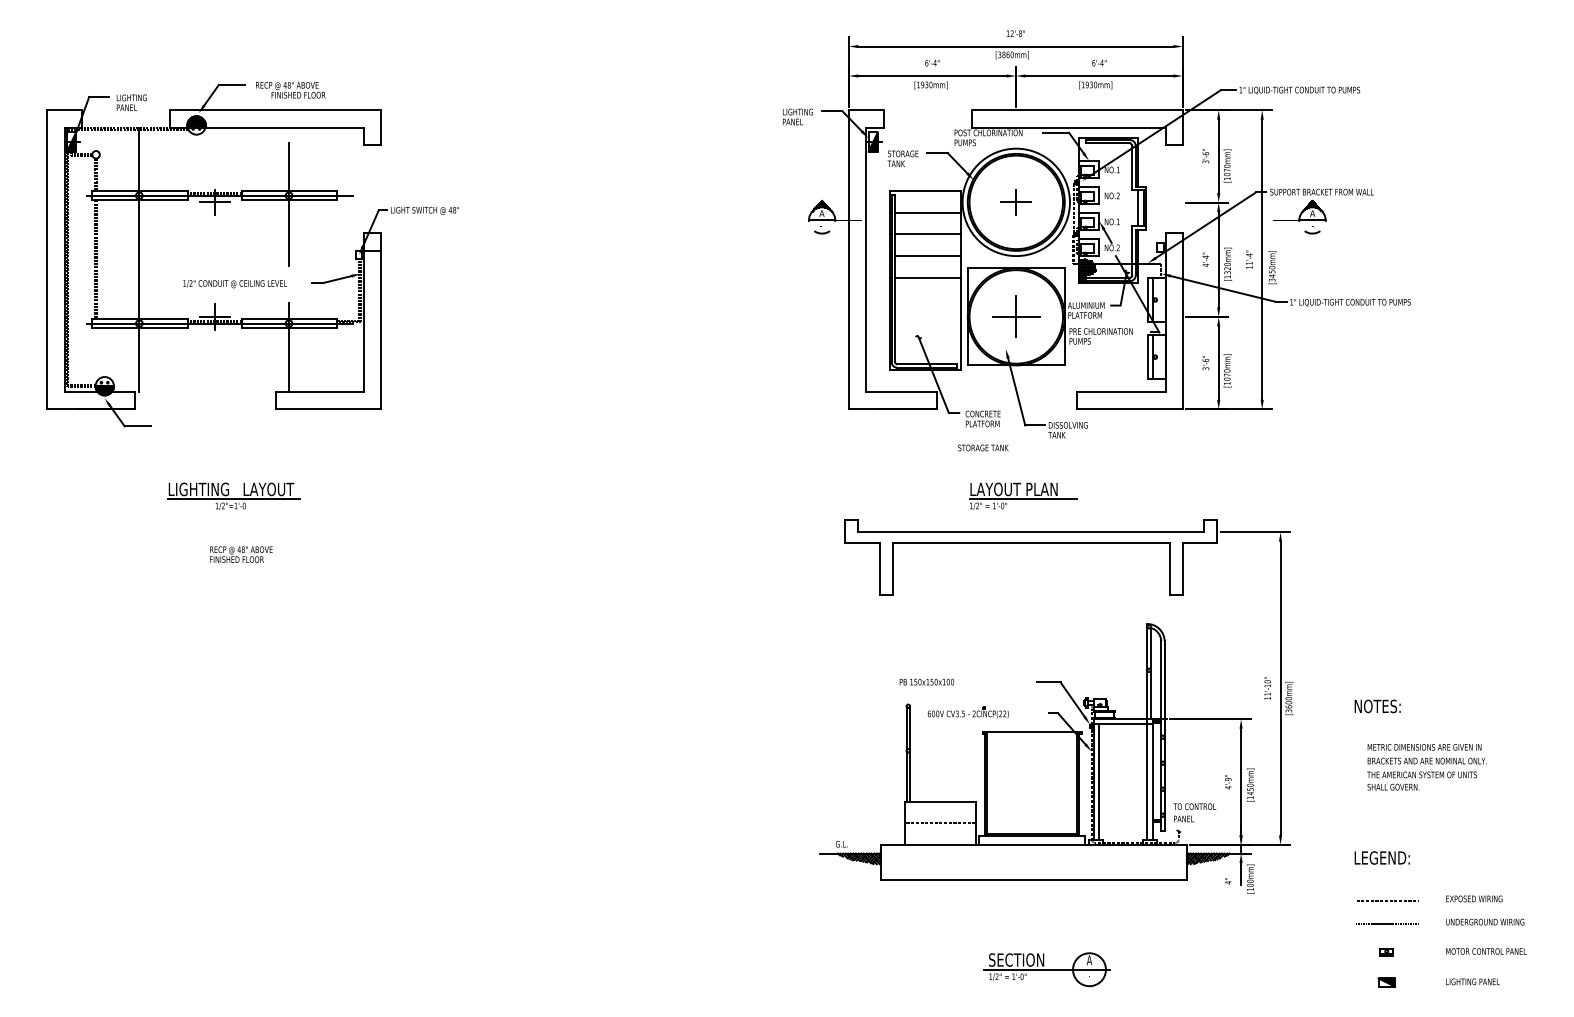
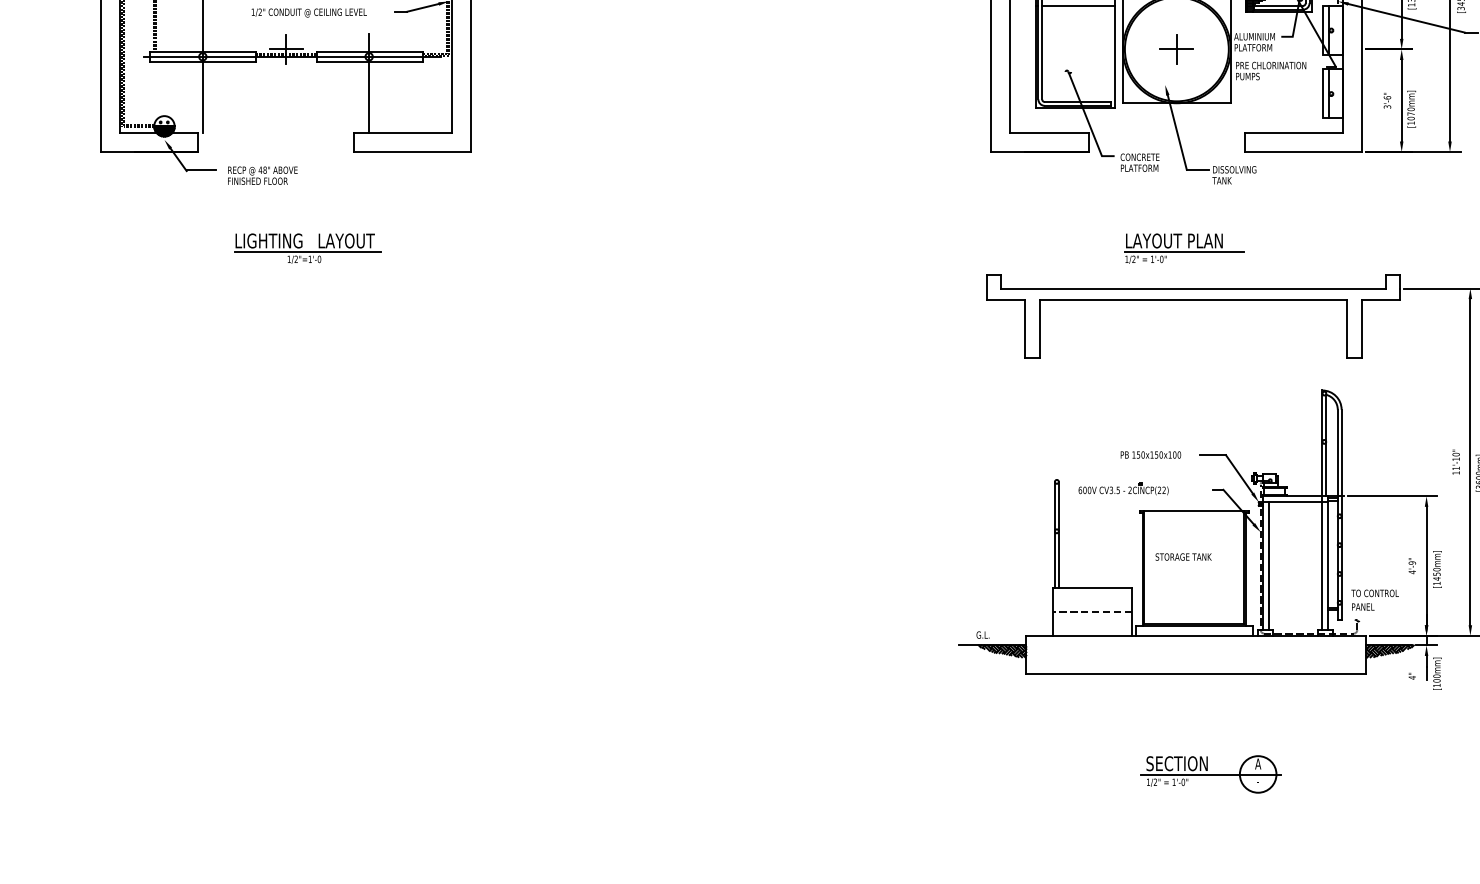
part: (1015, 316) -> (1175, 48), size x0.62
text: (983, 447) -> (1183, 556), moved
text: (241, 554) -> (262, 175), moved
text: (926, 681) -> (1150, 454), moved

